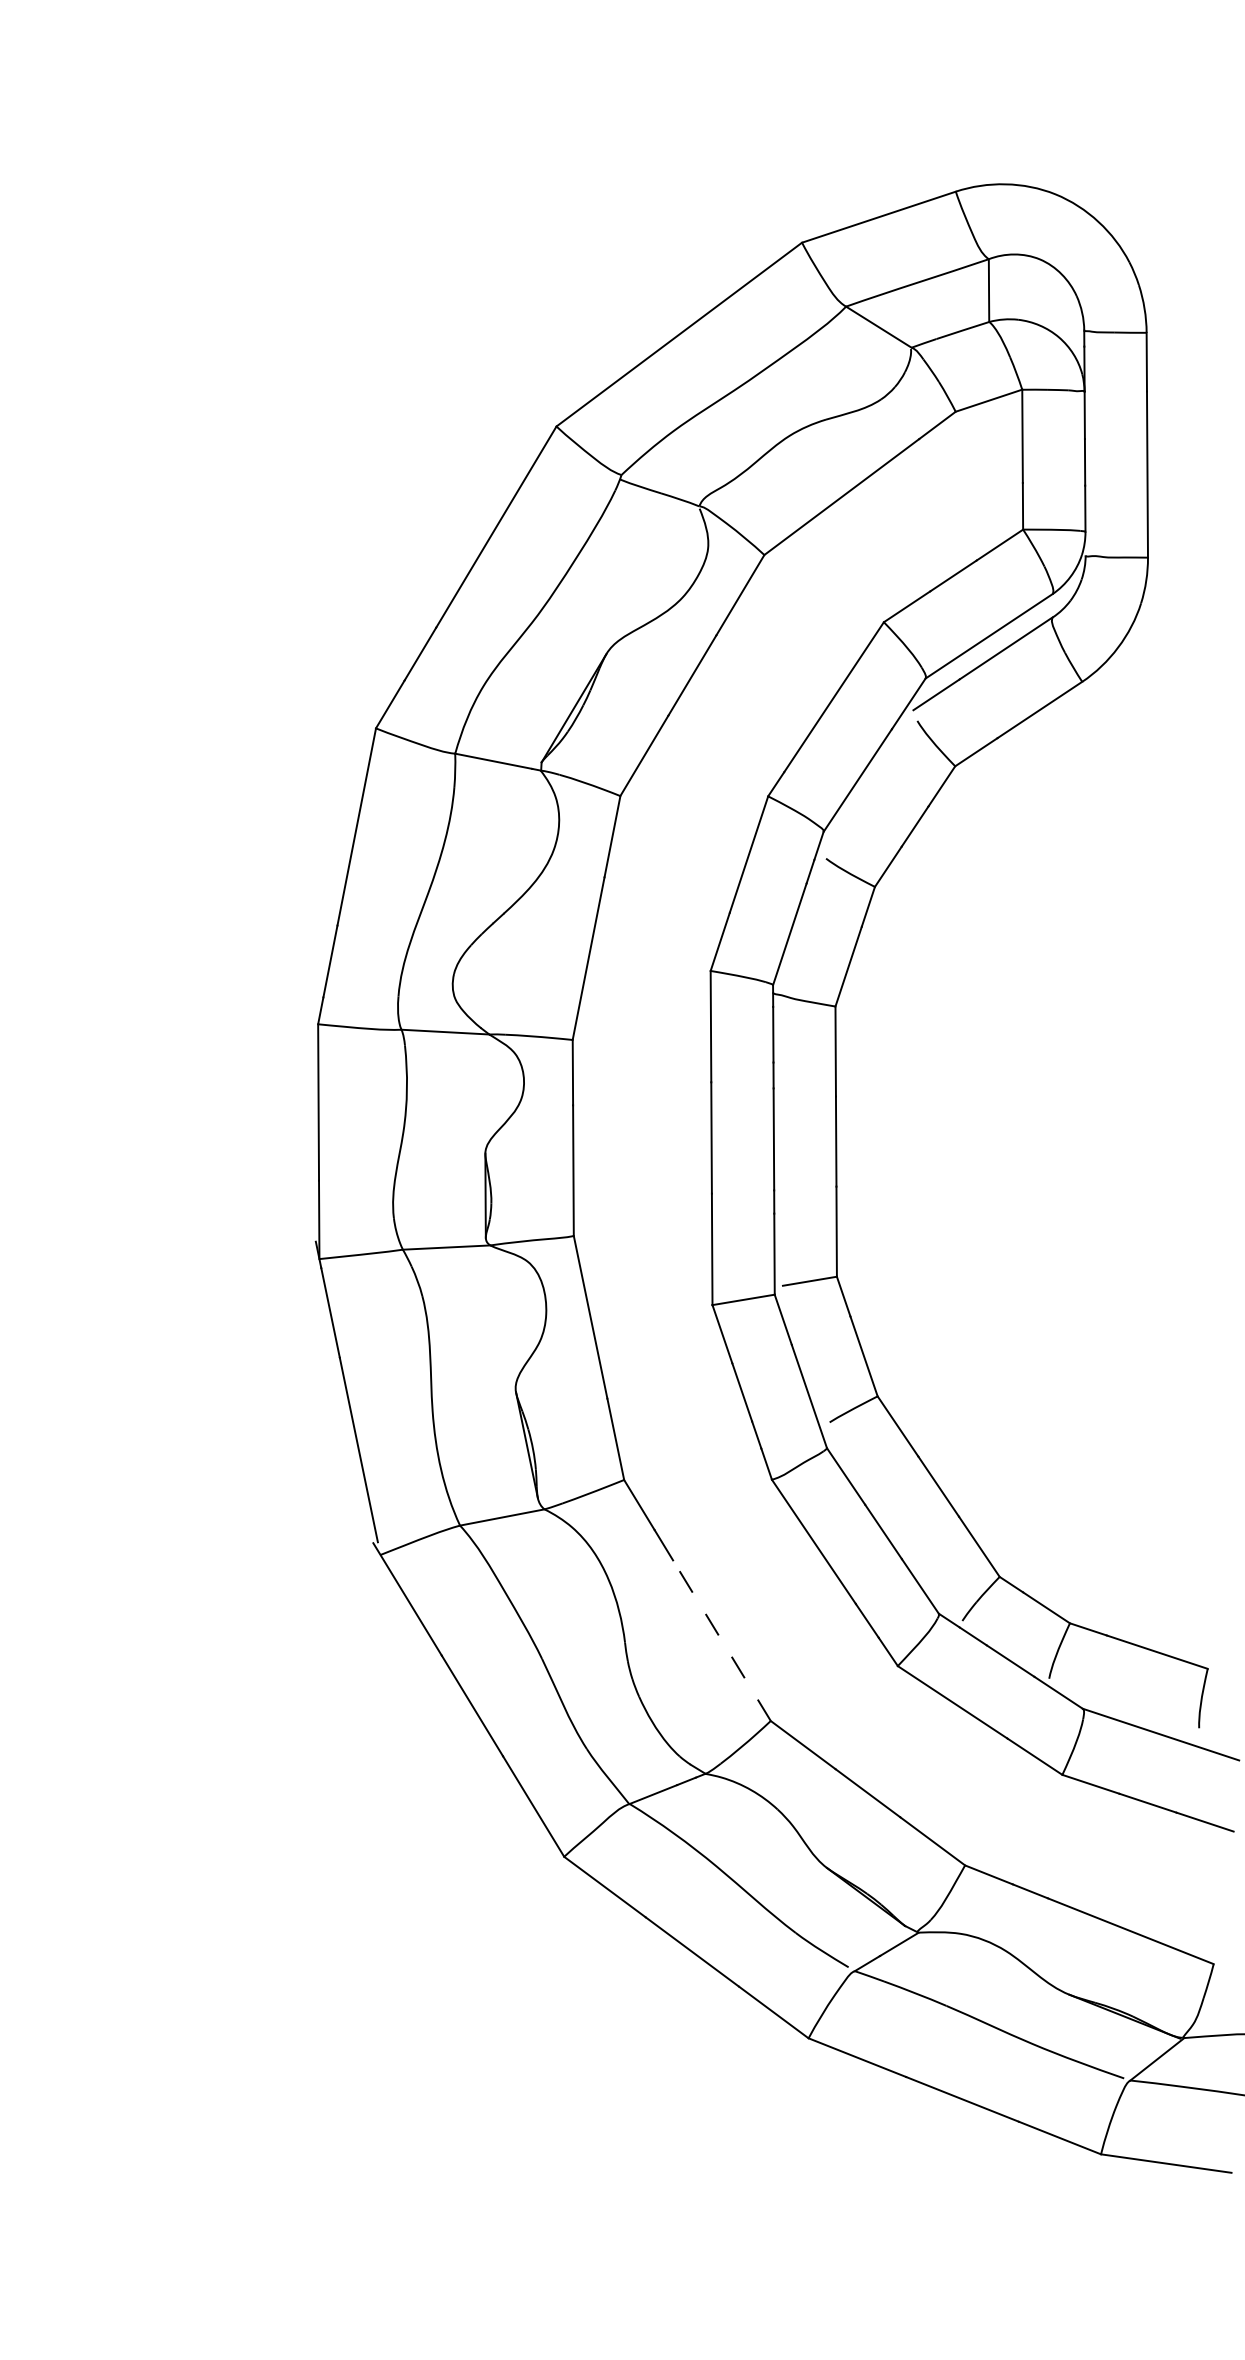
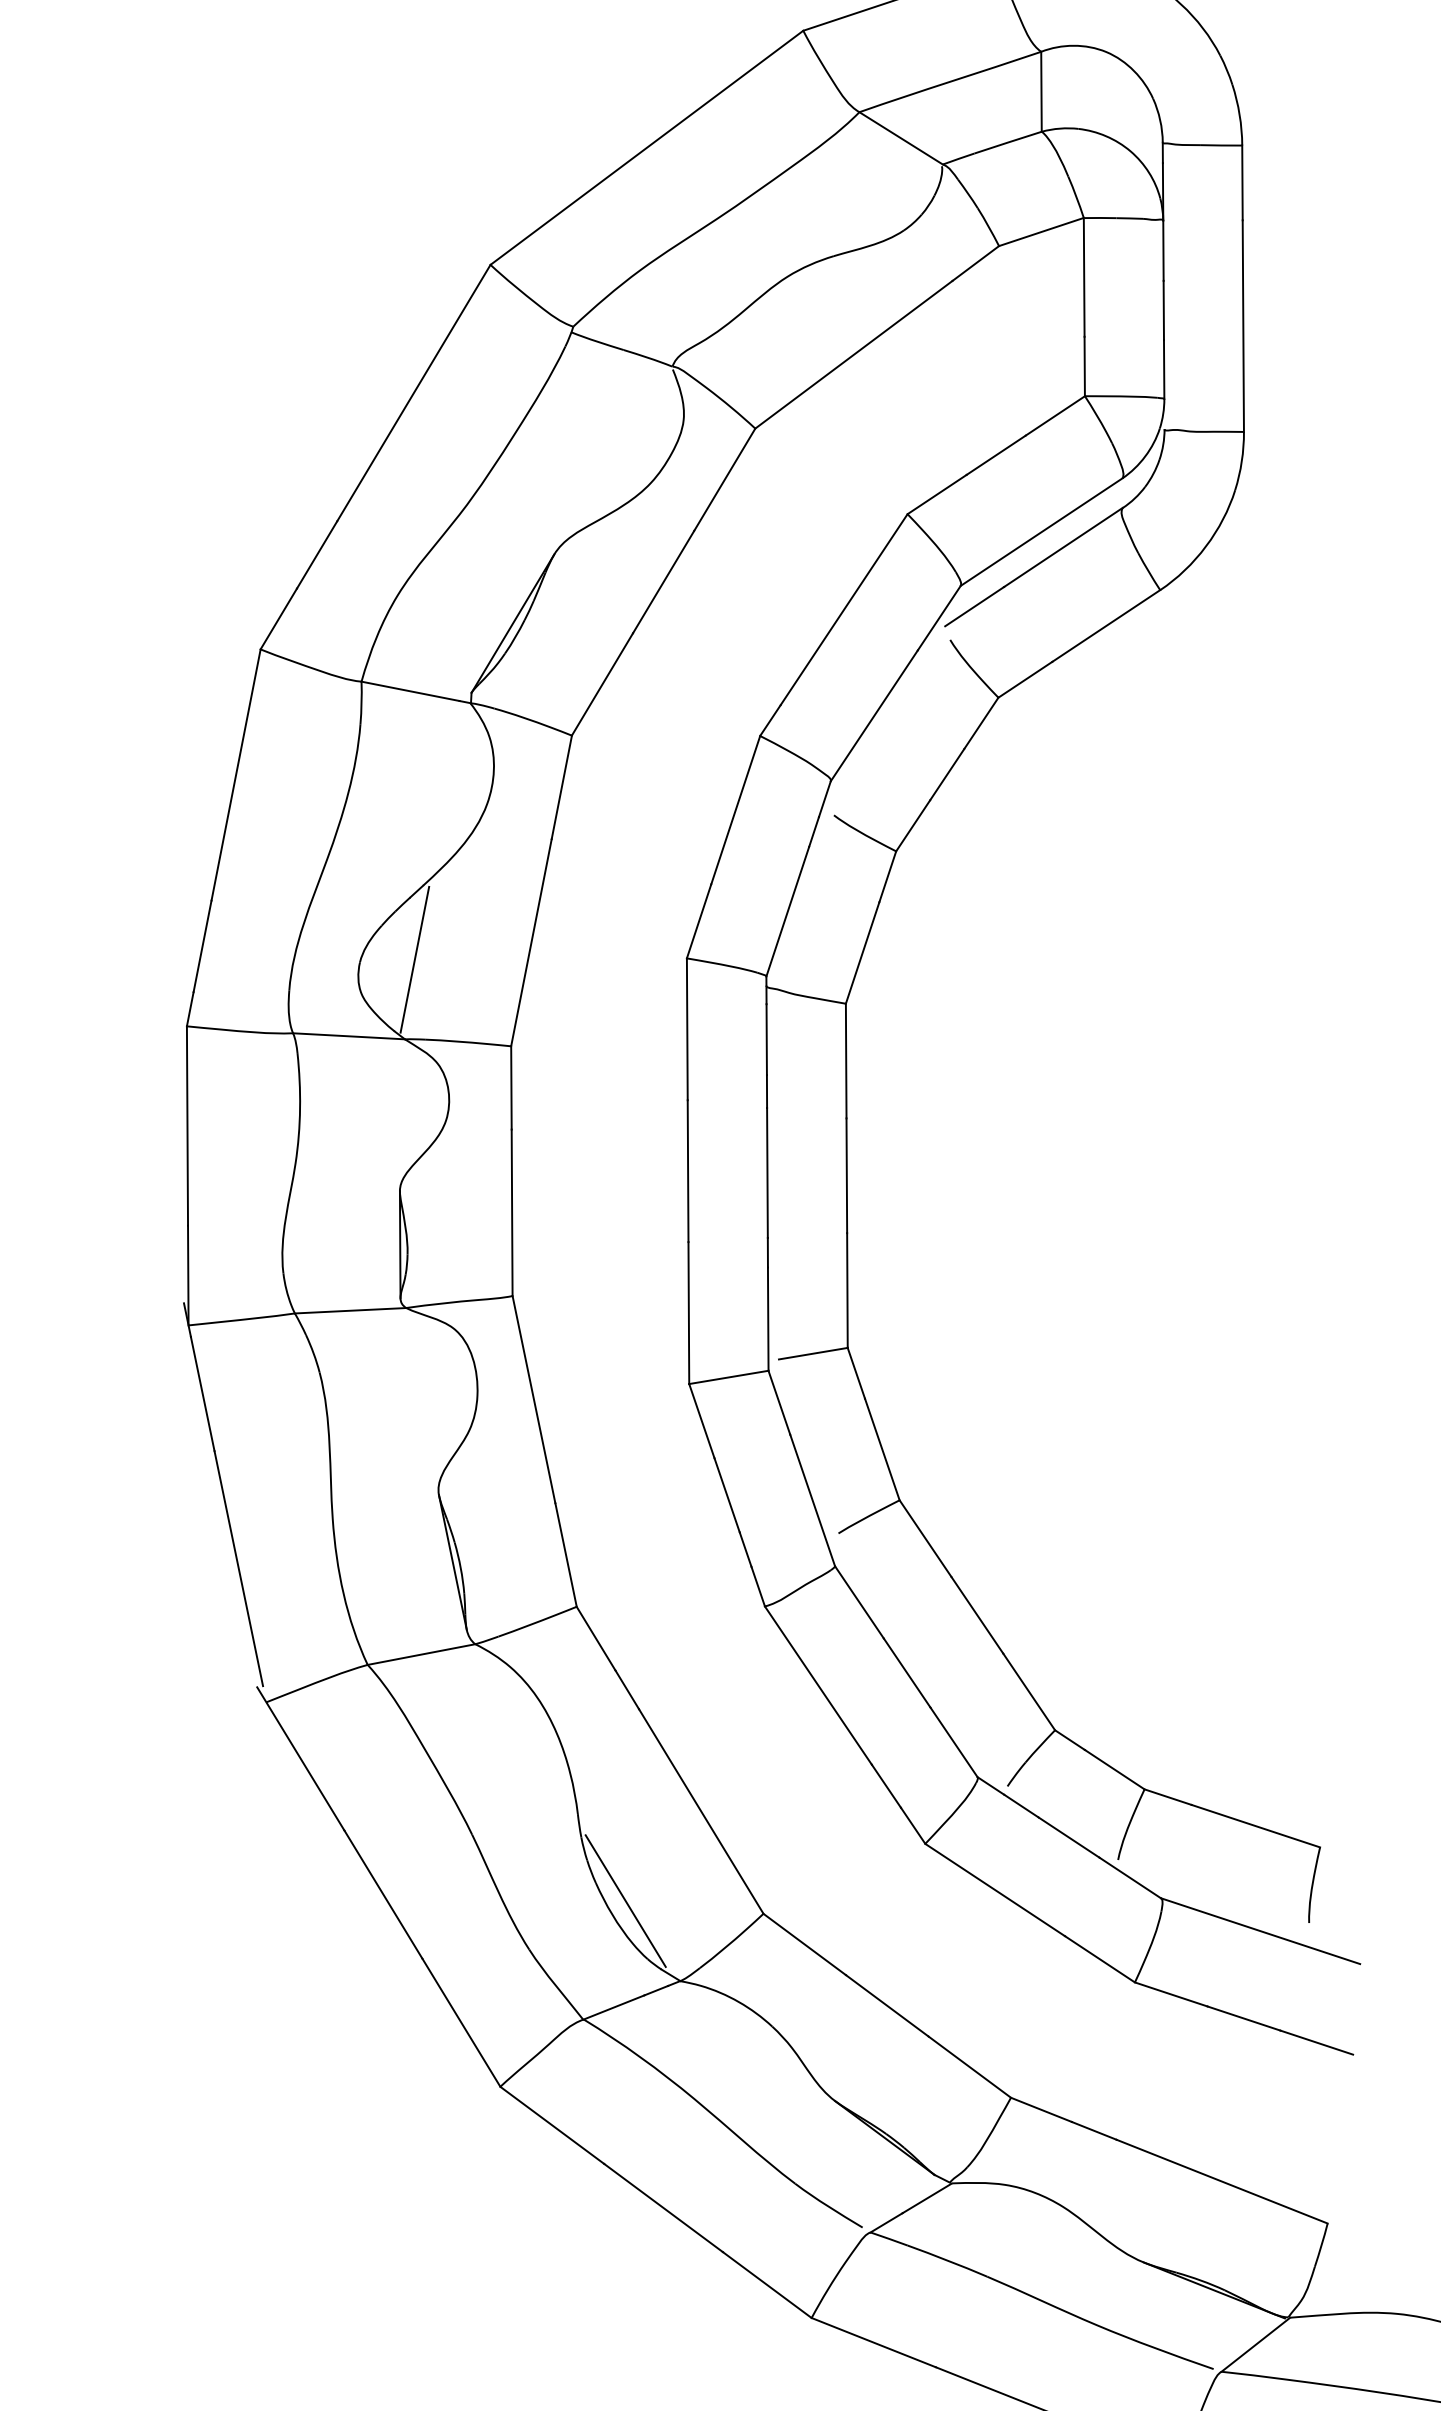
line: (496, 971) -> (414, 959), added
line: (721, 1640) -> (700, 1811), dashed -> solid
line: (662, 1710) -> (625, 1900), added

